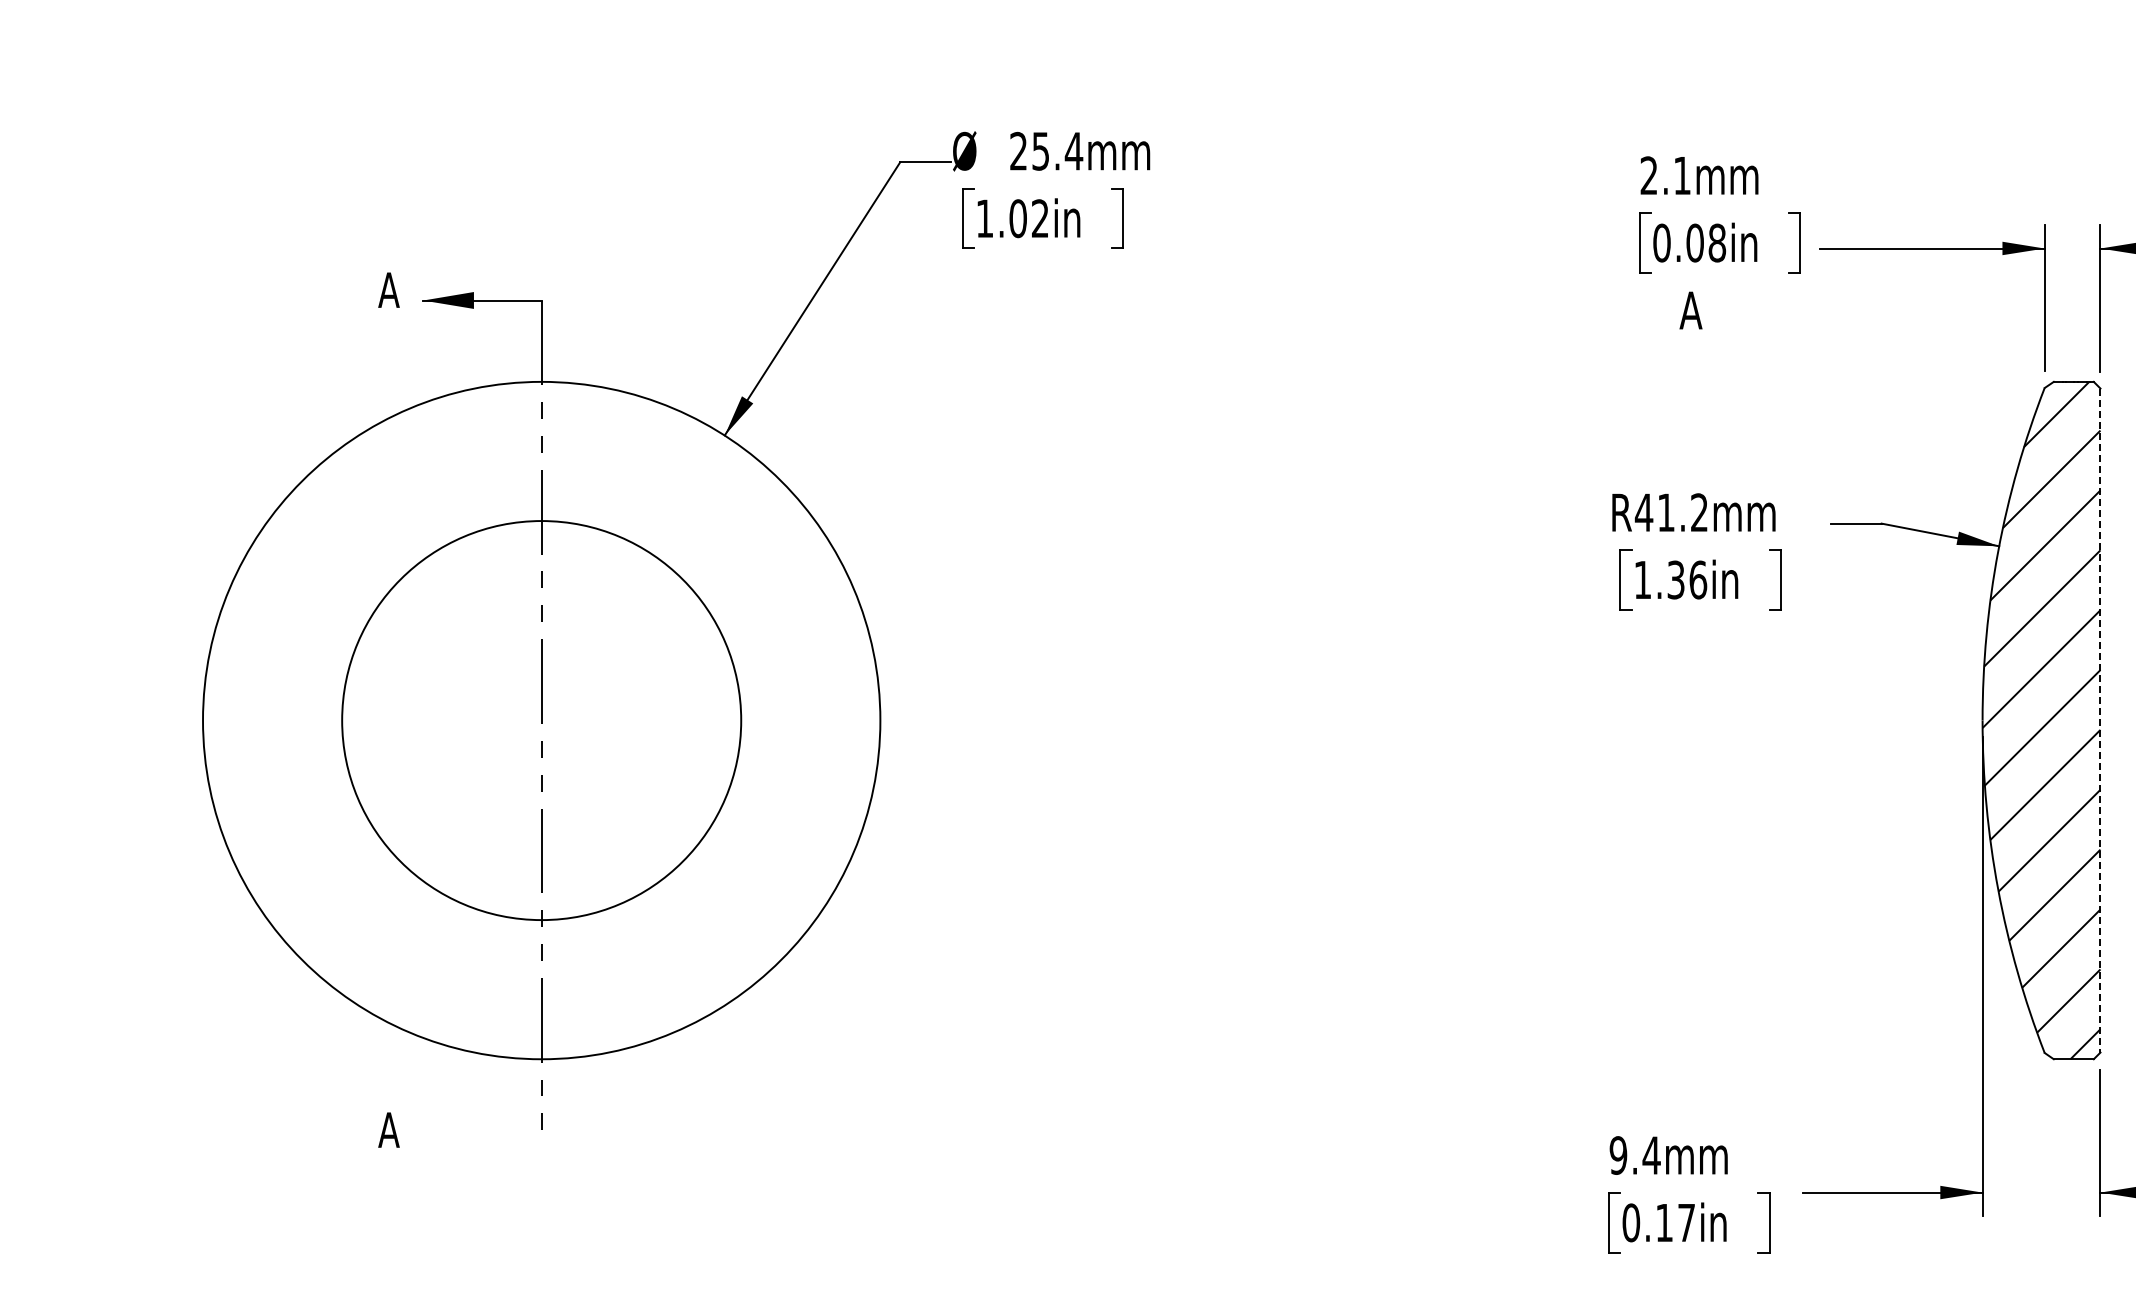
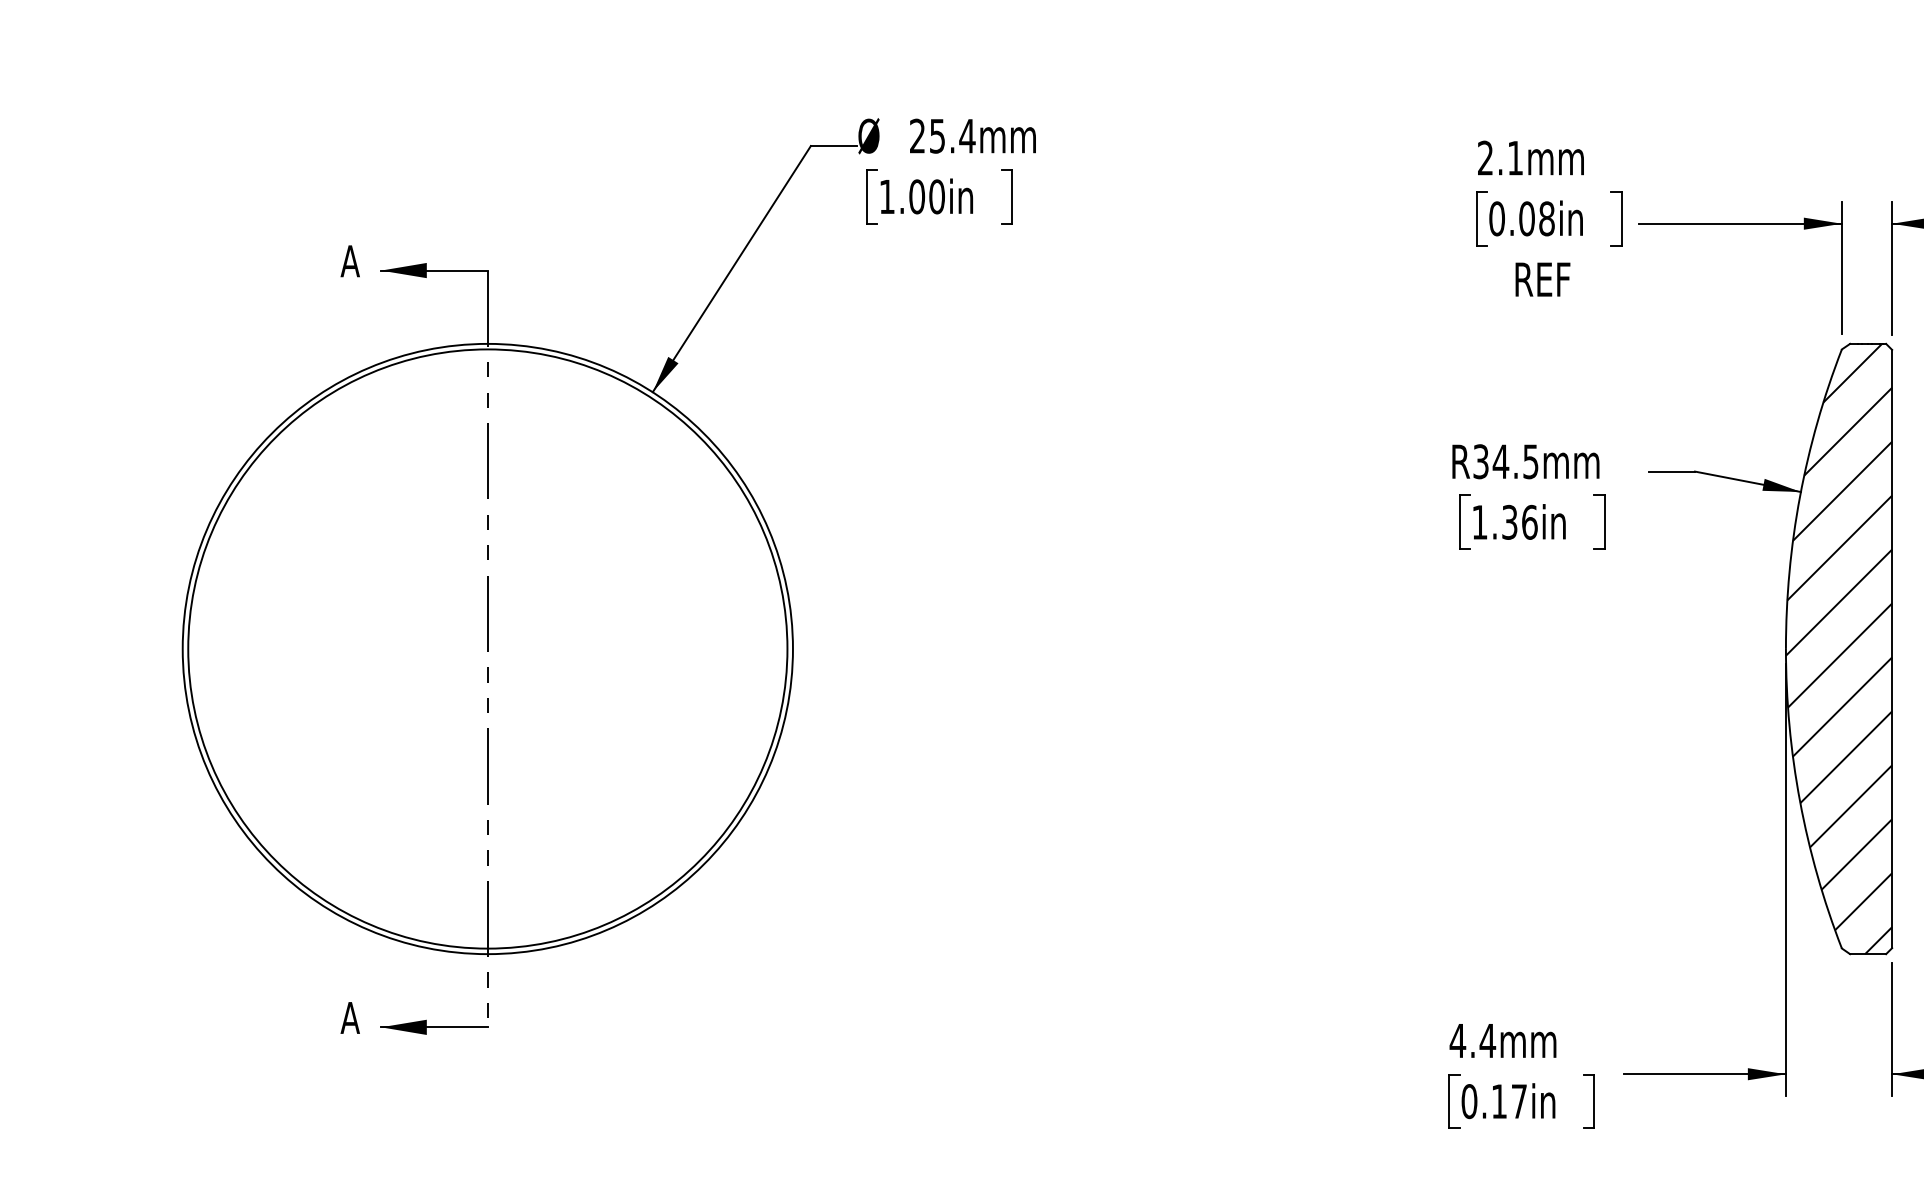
text: (1040, 218) -> (937, 196), 1.02in -> 1.00in
text: (1711, 310) -> (1541, 279), A -> REF
text: (1670, 512) -> (1504, 461), R41.2mm -> R34.5mm
circle: (541, 720) -> (487, 648), size x1.67
line: (2100, 721) -> (1892, 649), dashed -> solid
part: (482, 1140) -> (434, 1027), added
text: (1618, 1155) -> (1457, 1040), 9.4mm -> 4.4mm

